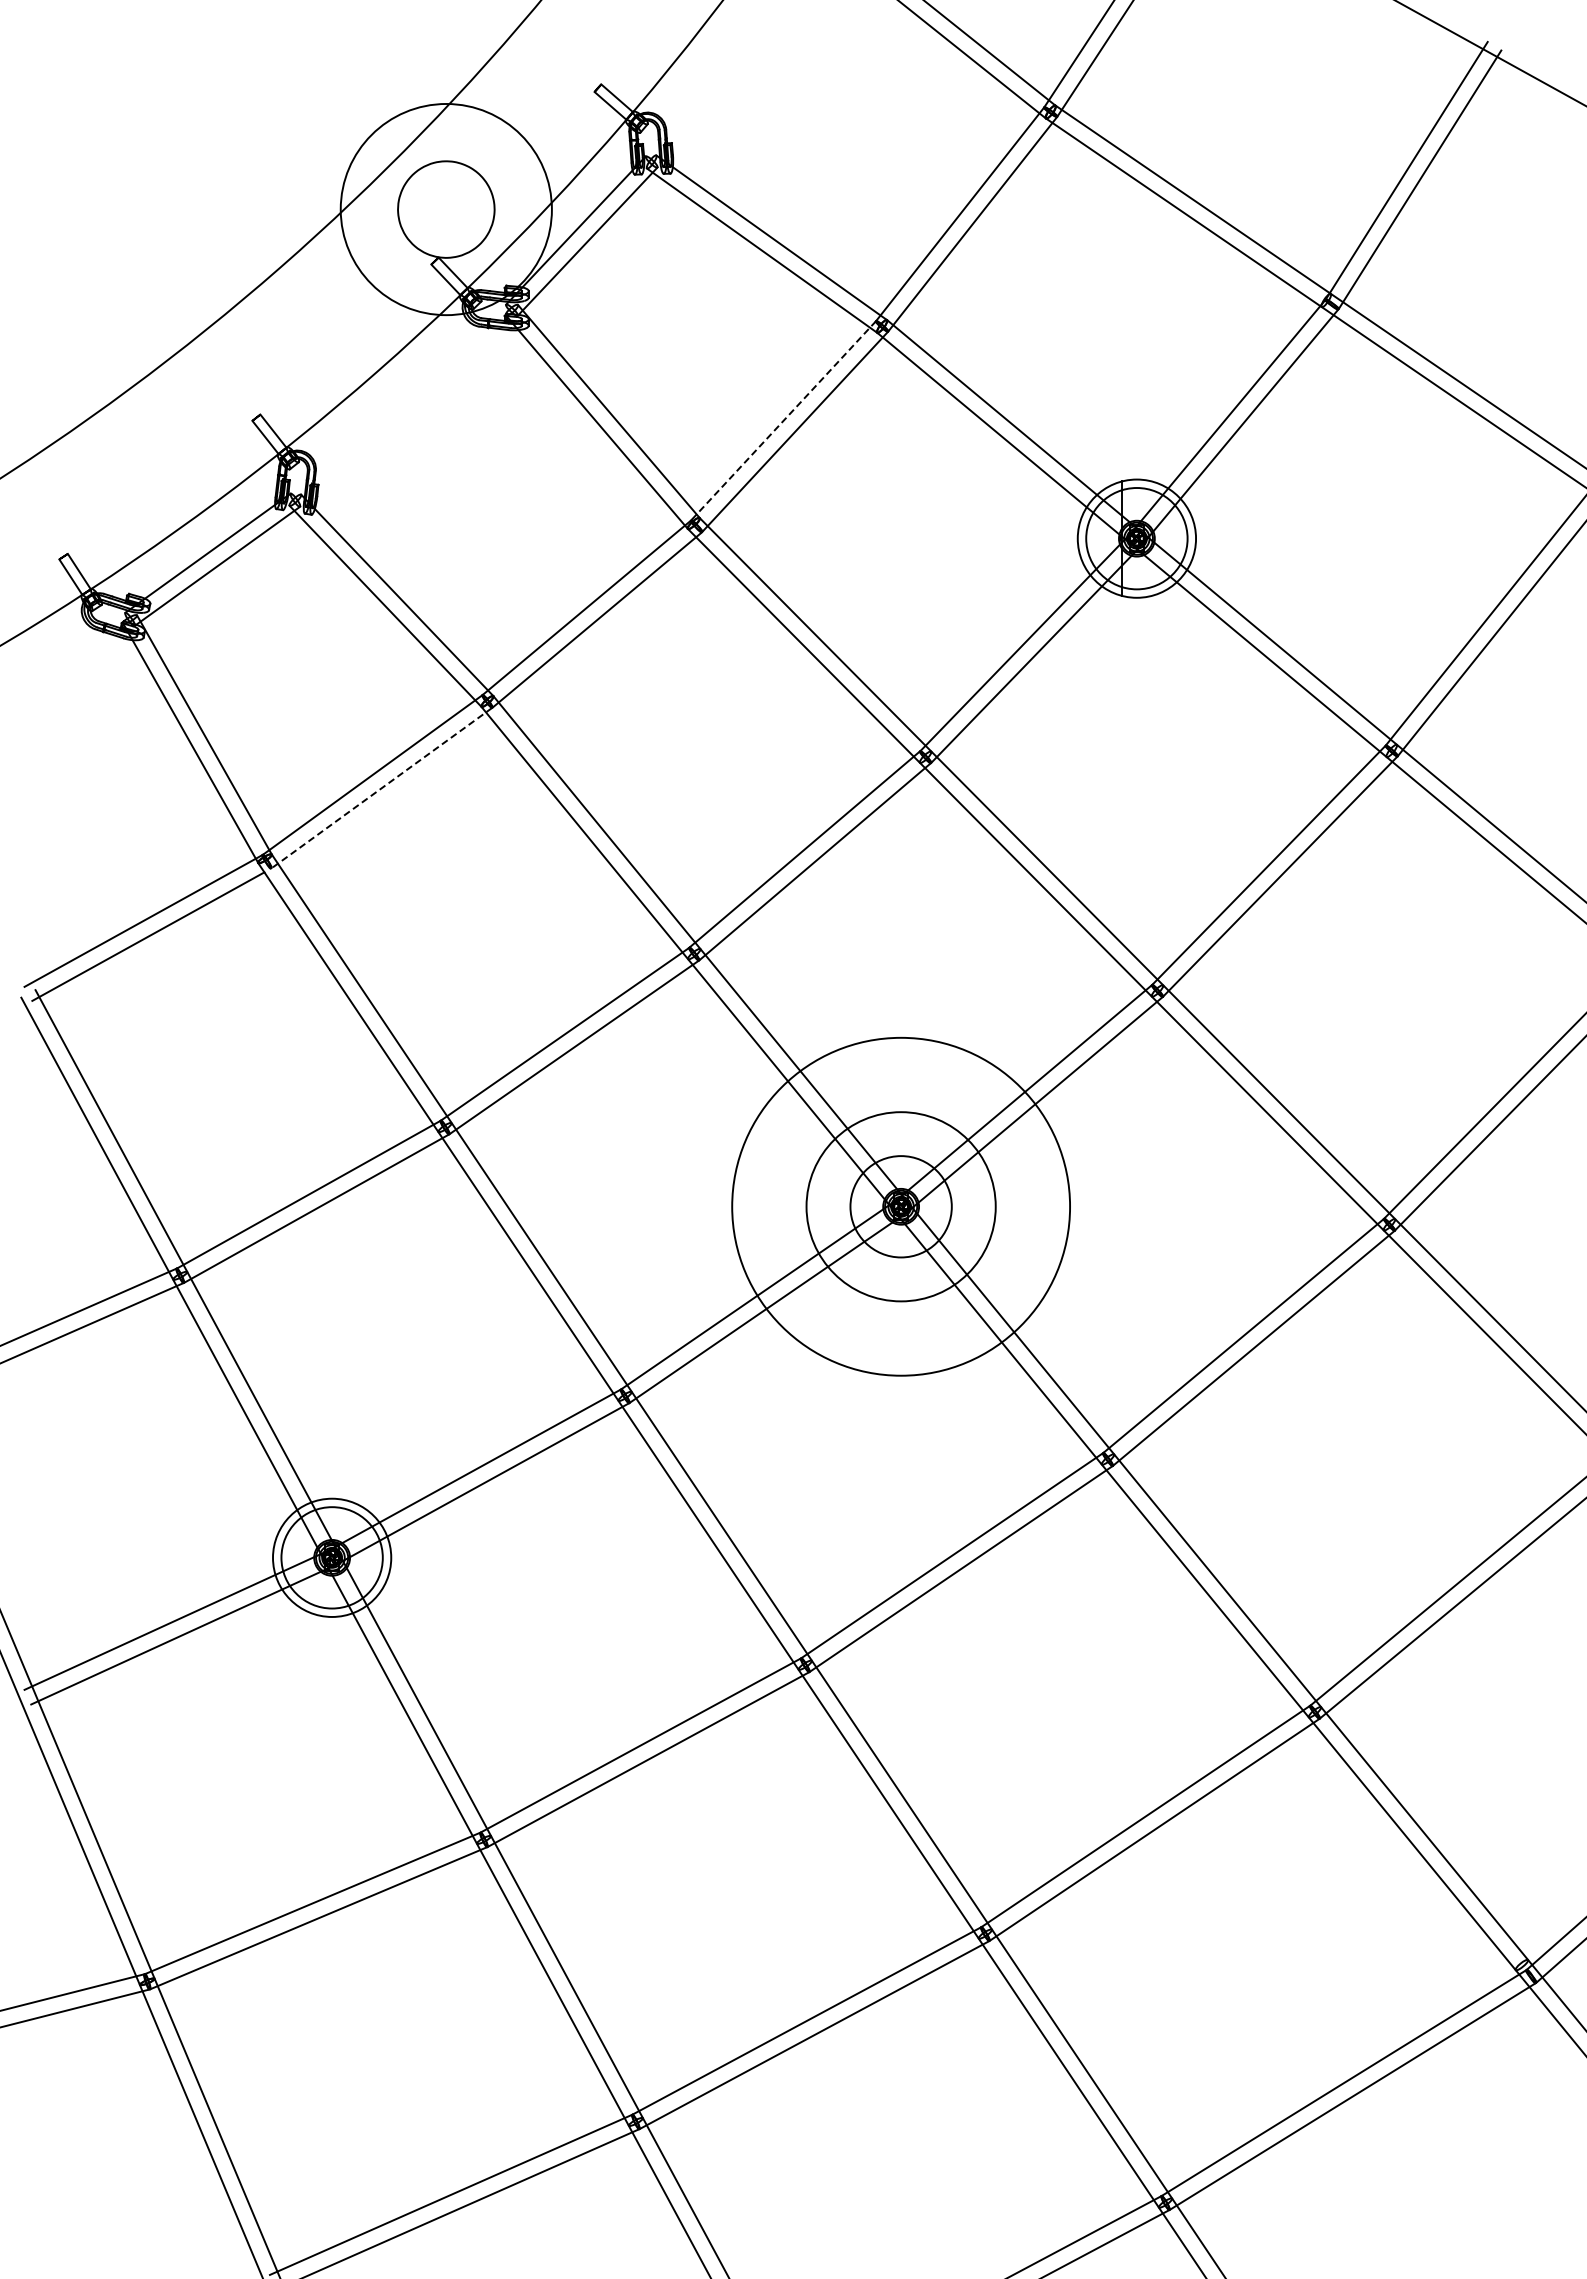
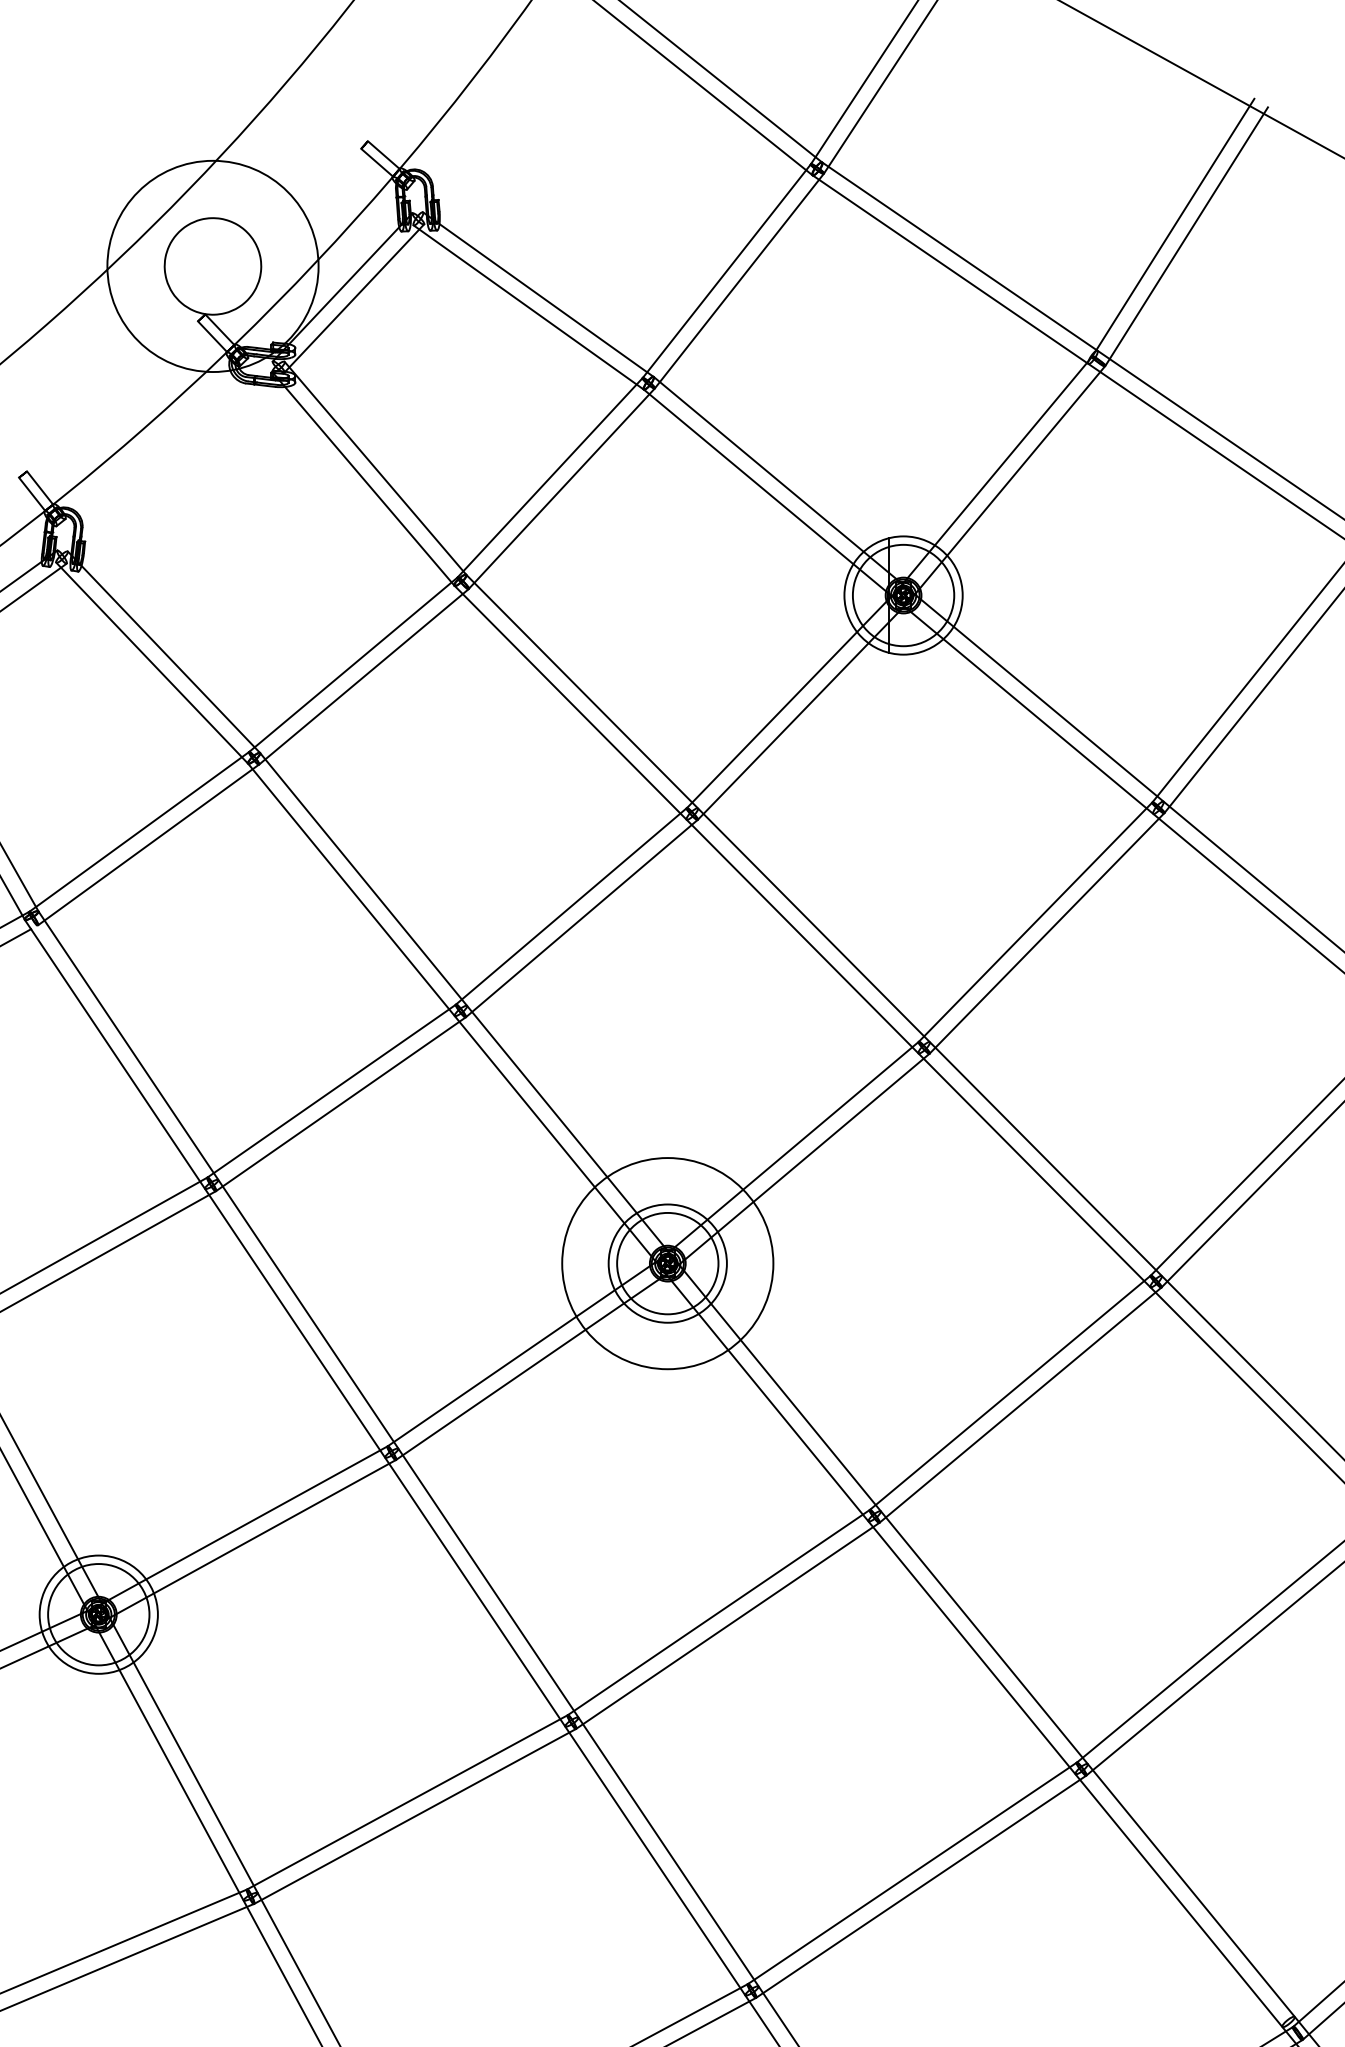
line: (783, 421) -> (550, 478), dashed -> solid
line: (381, 788) -> (148, 845), dashed -> solid
circle: (900, 1206) -> (667, 1263), size x0.62
circle: (901, 1206) -> (668, 1263), size x0.62

